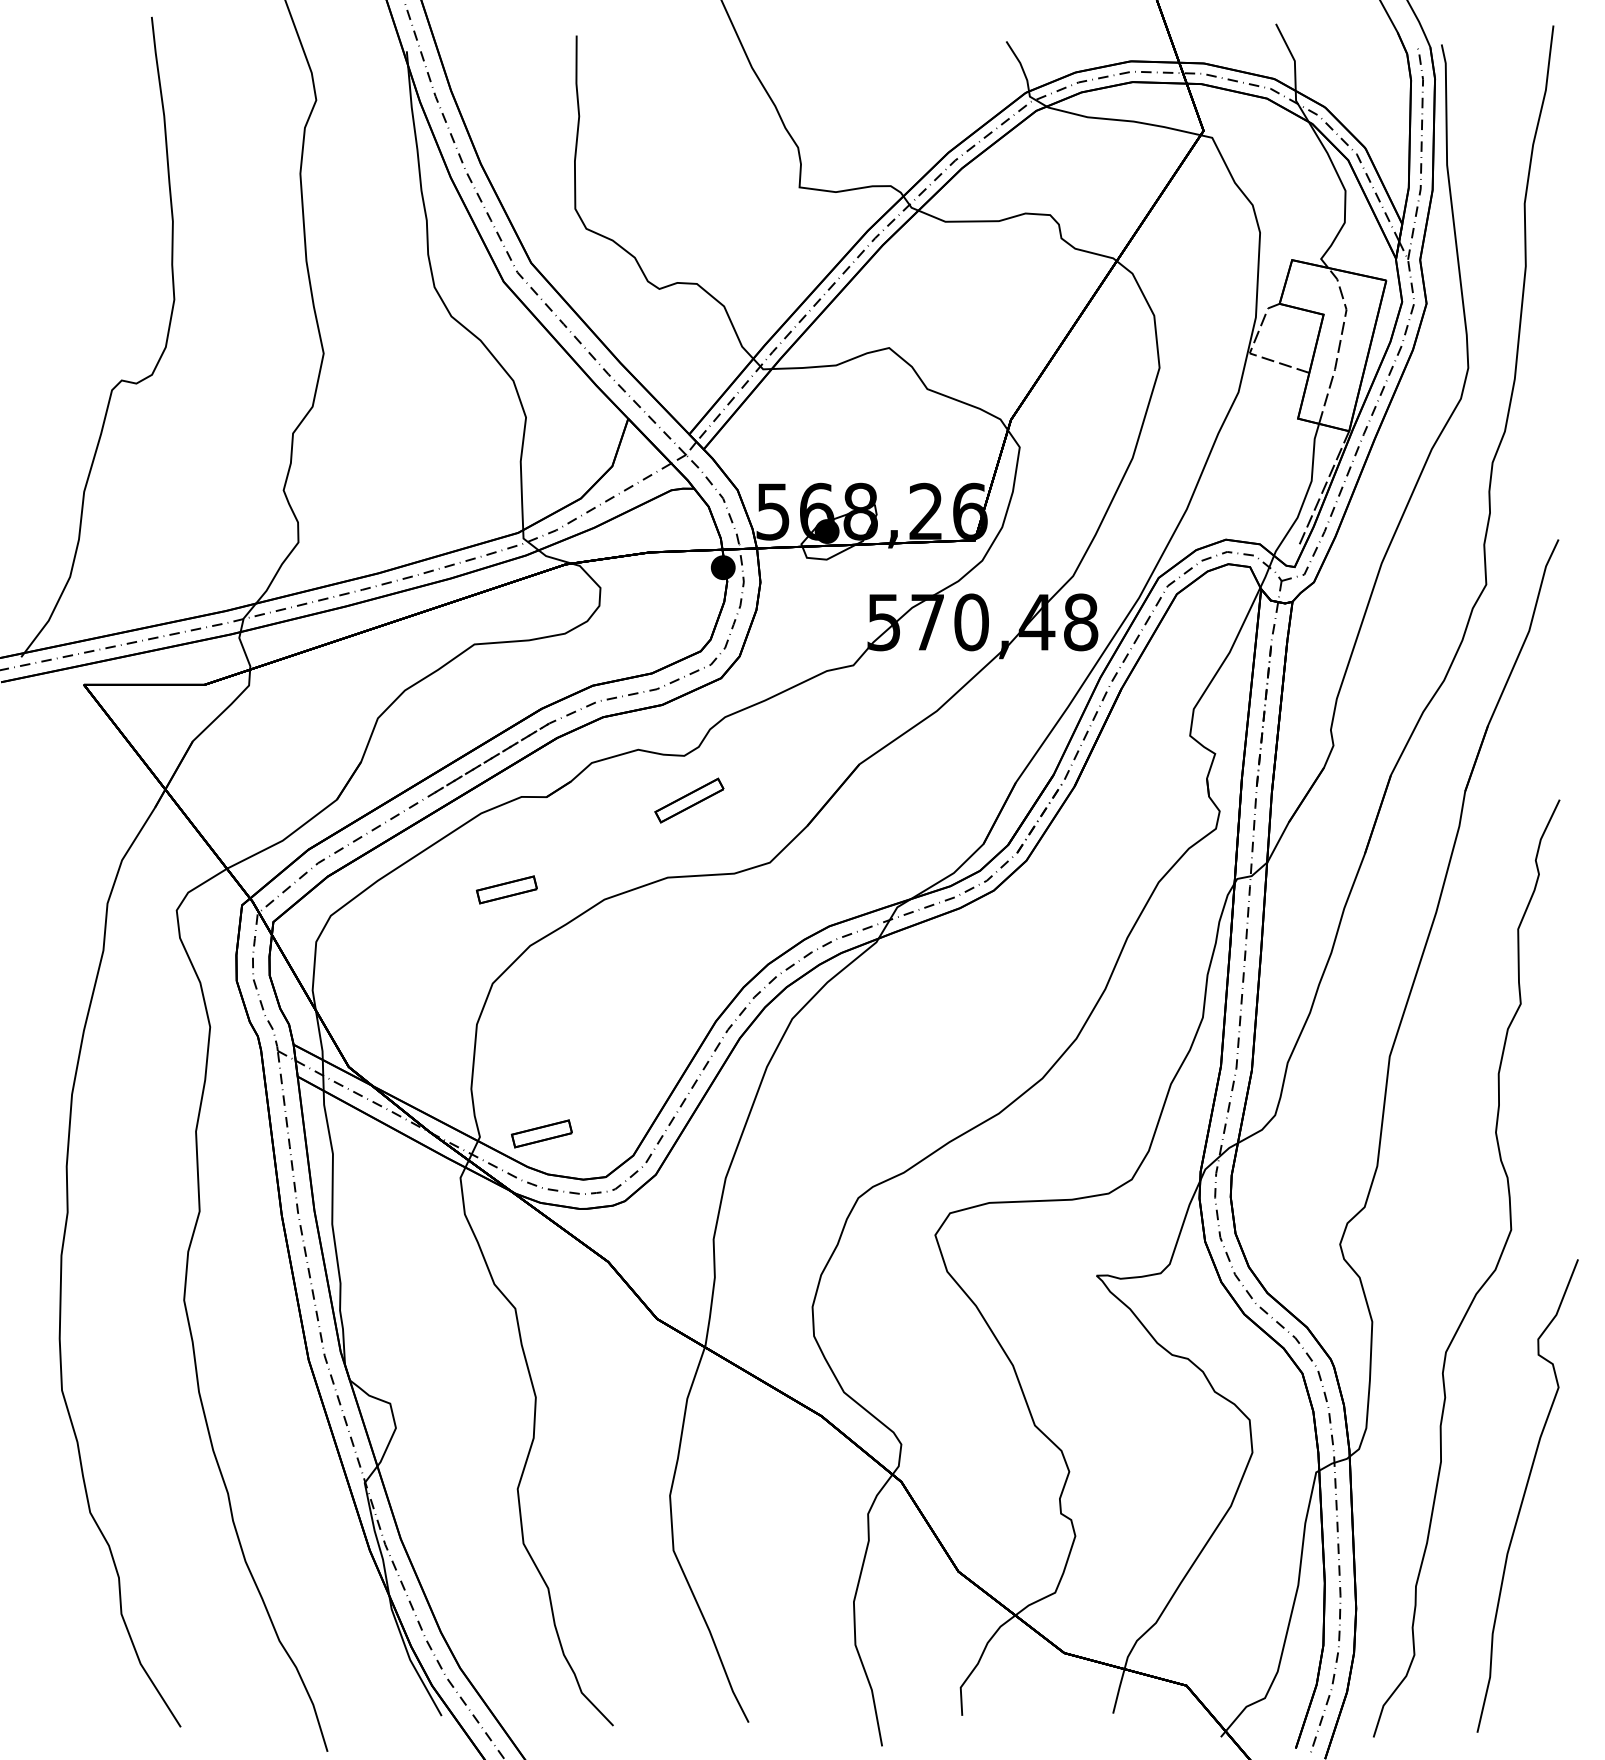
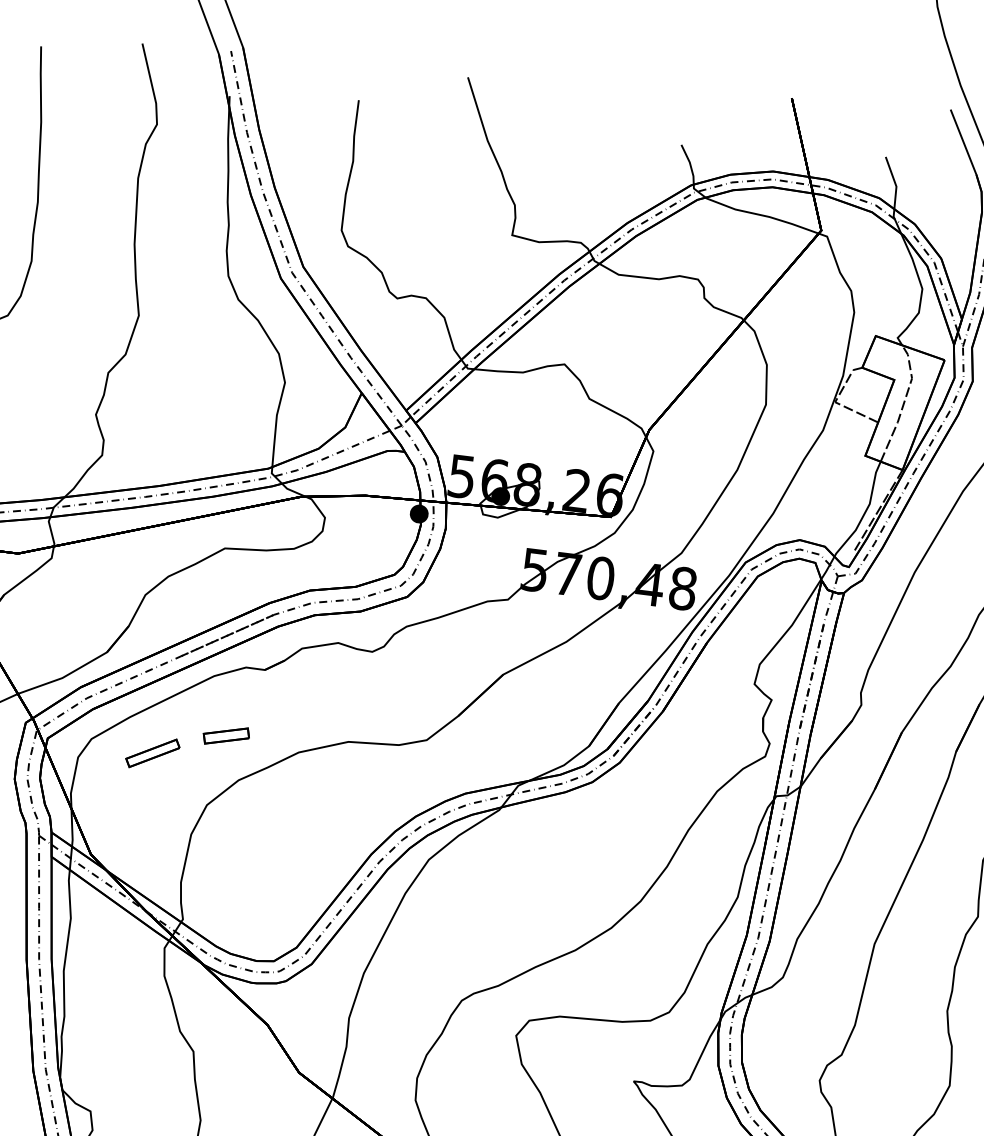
part: (689, 800) -> (152, 753), moved
part: (541, 1133) -> (229, 922), removed

